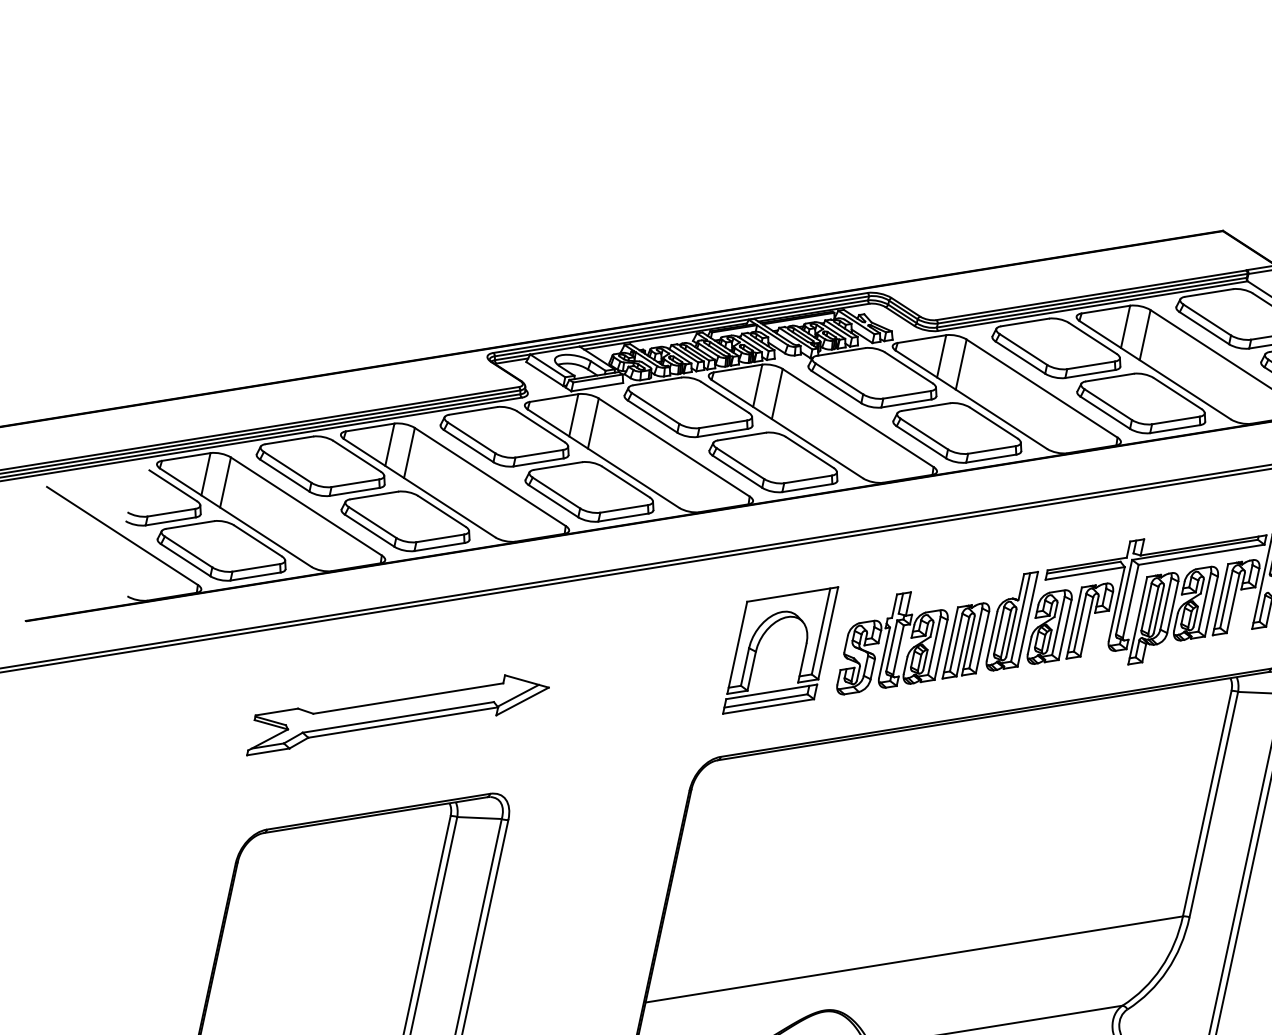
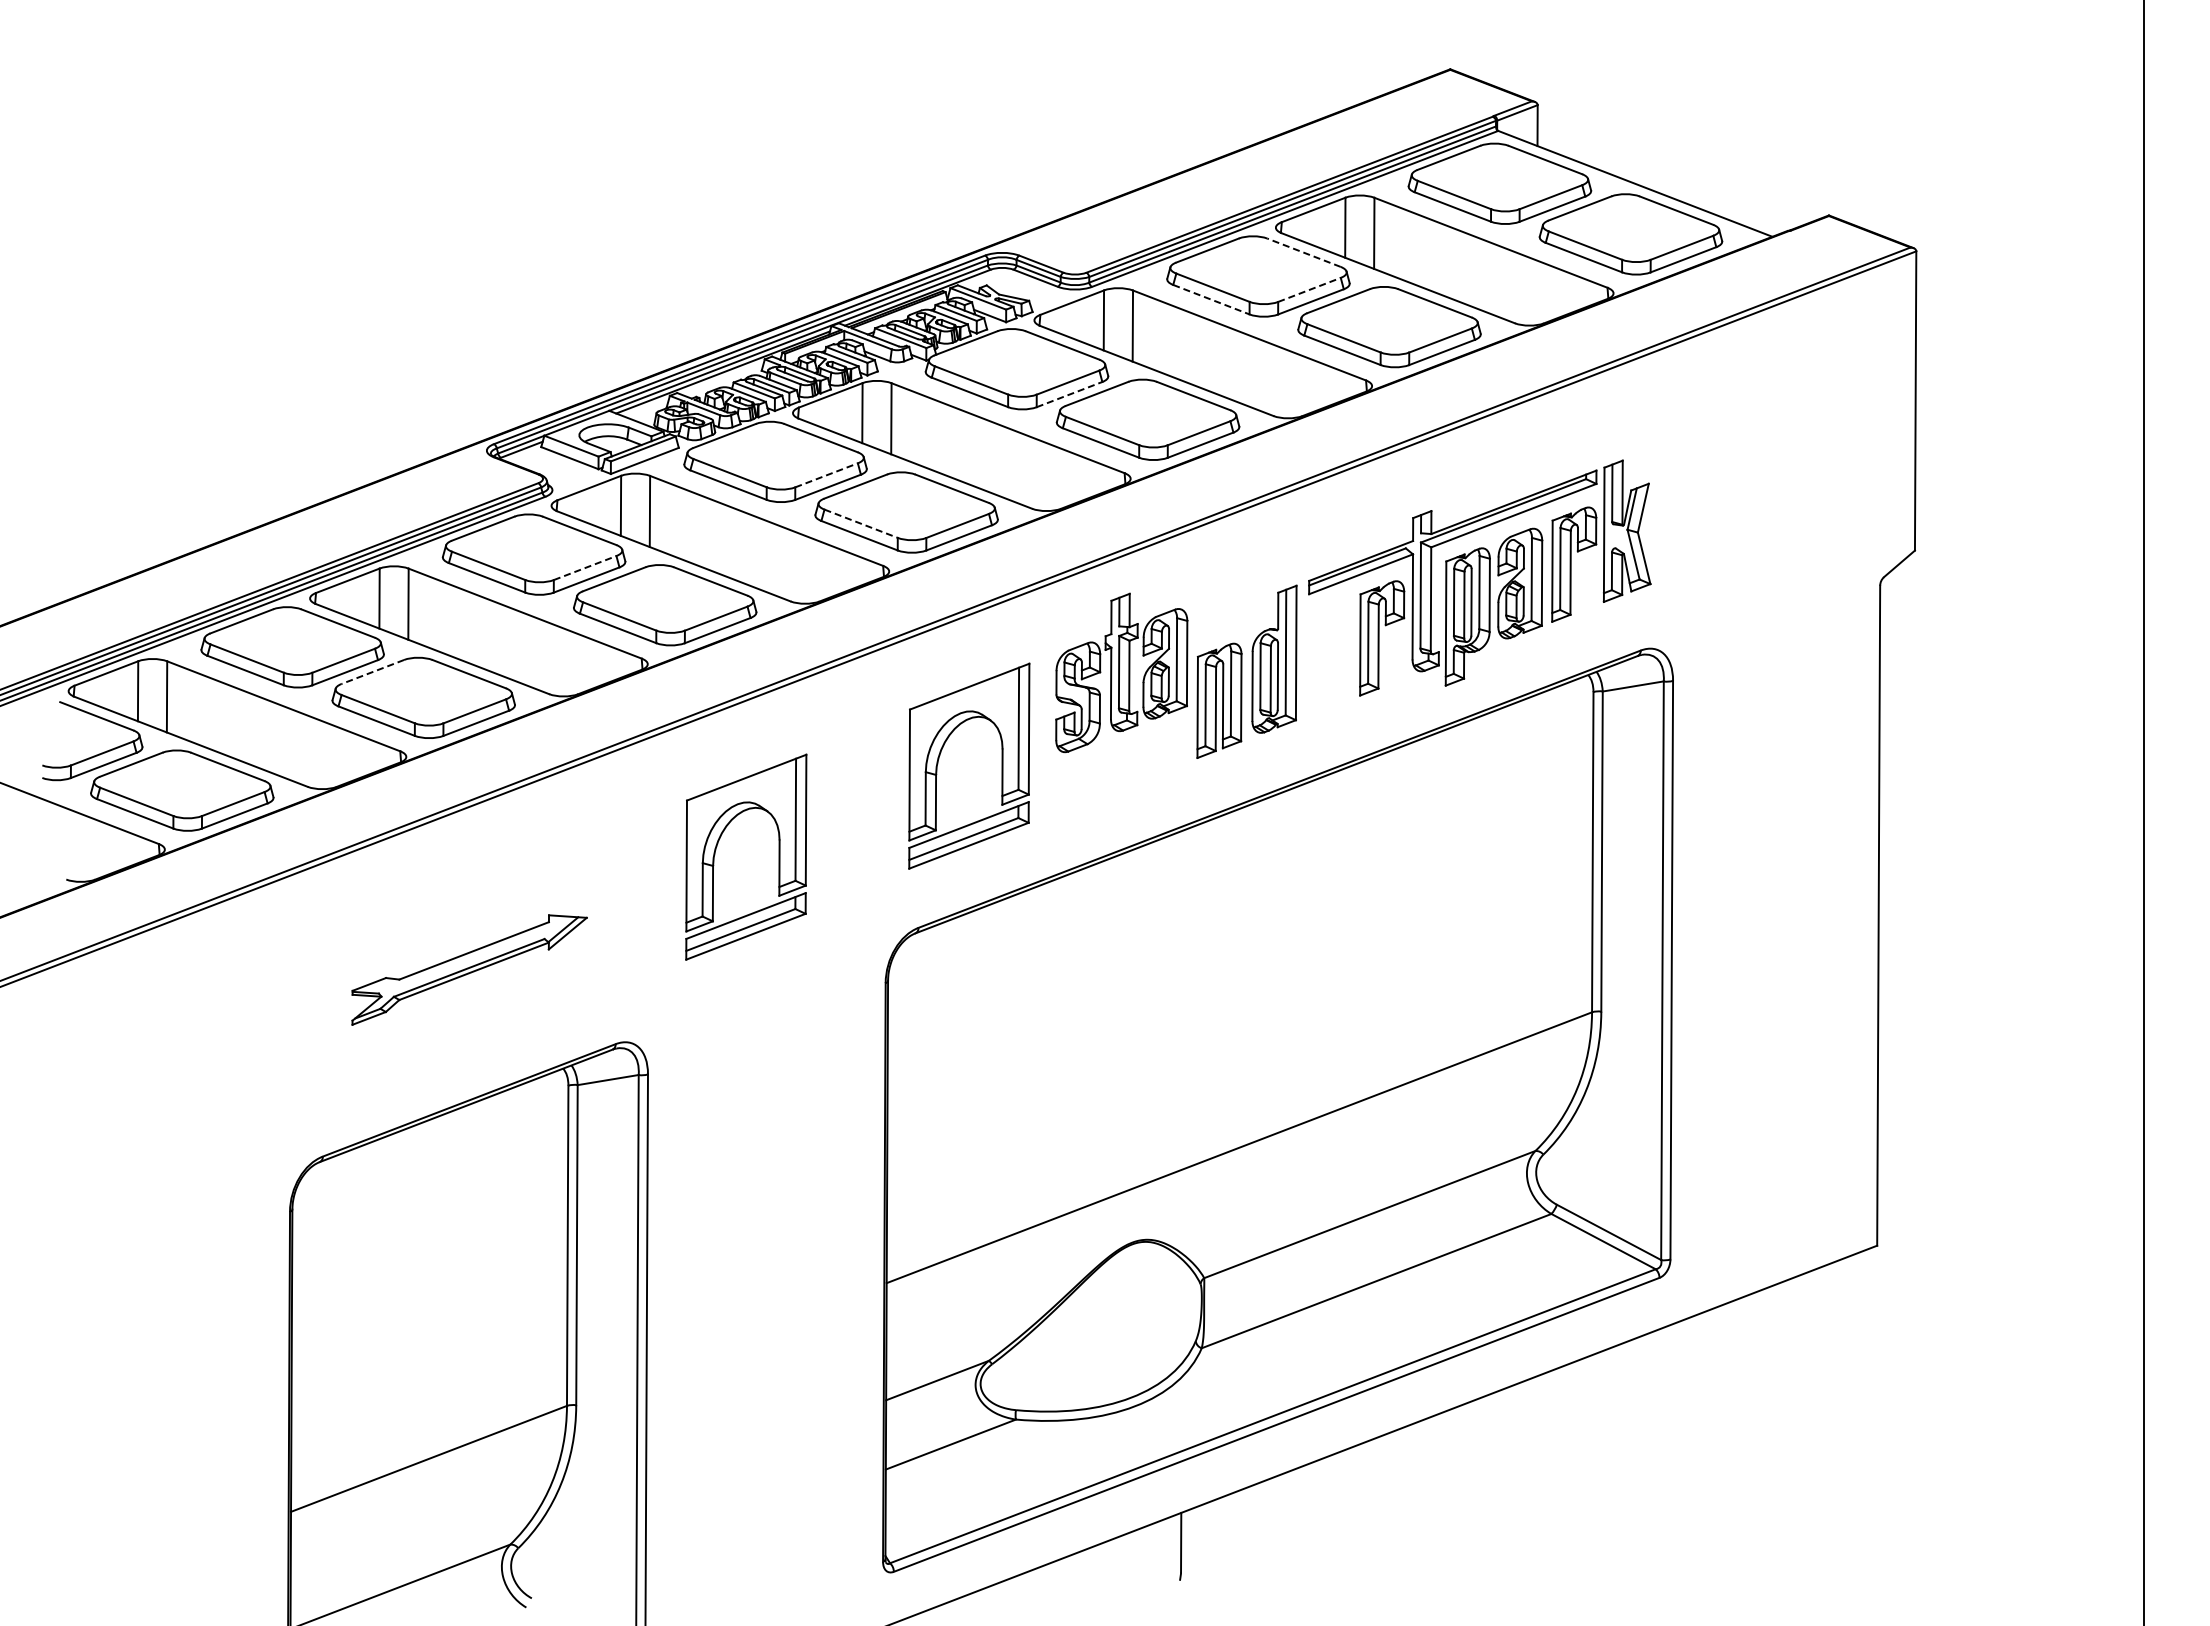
line: (1092, 338) -> (1303, 252), solid -> dashed
line: (1020, 357) -> (1211, 299), solid -> dashed
line: (1091, 365) -> (1309, 289), solid -> dashed
line: (906, 403) -> (1069, 394), solid -> dashed
line: (723, 424) -> (826, 475), solid -> dashed
line: (539, 454) -> (585, 568), solid -> dashed
line: (740, 463) -> (861, 523), solid -> dashed
line: (373, 495) -> (372, 672), solid -> dashed
part: (1049, 627) -> (1328, 657), removed
part: (893, 646) -> (1121, 672), moved
part: (589, 672) -> (716, 850), added
part: (398, 719) -> (469, 969), size x0.6

